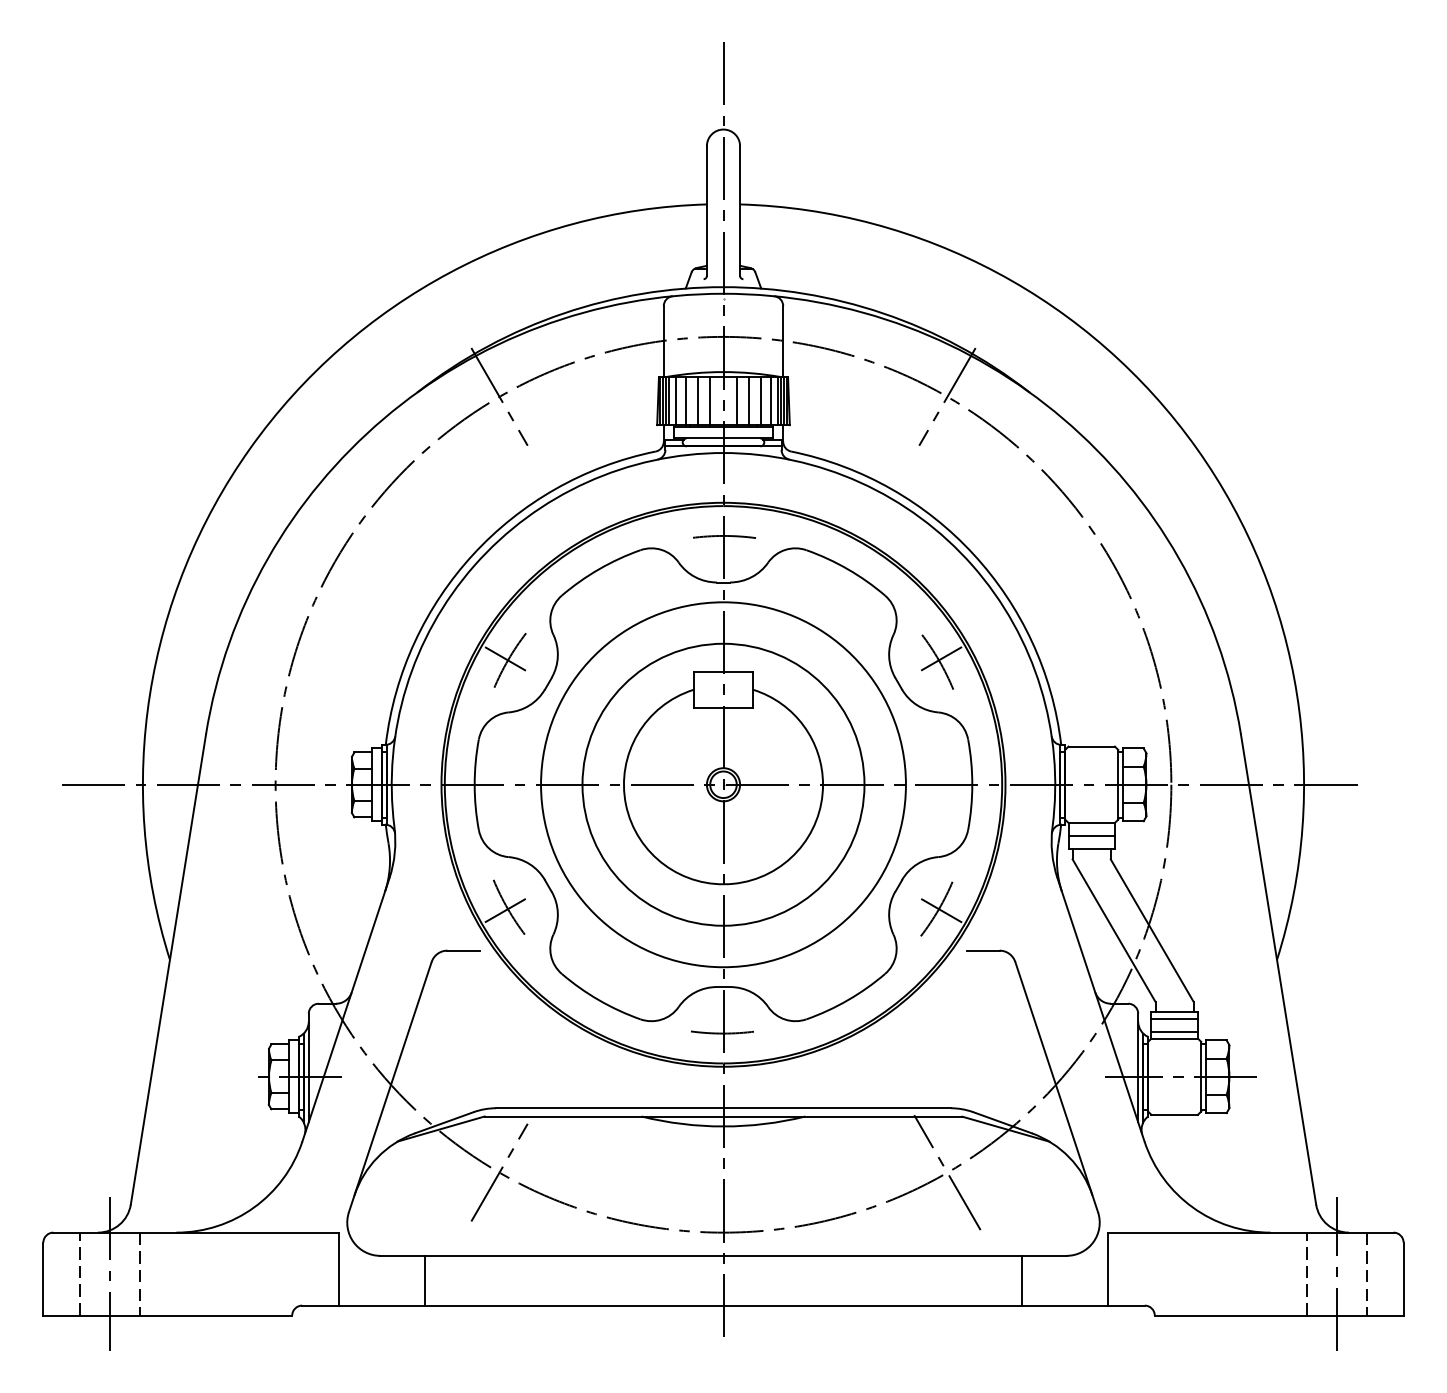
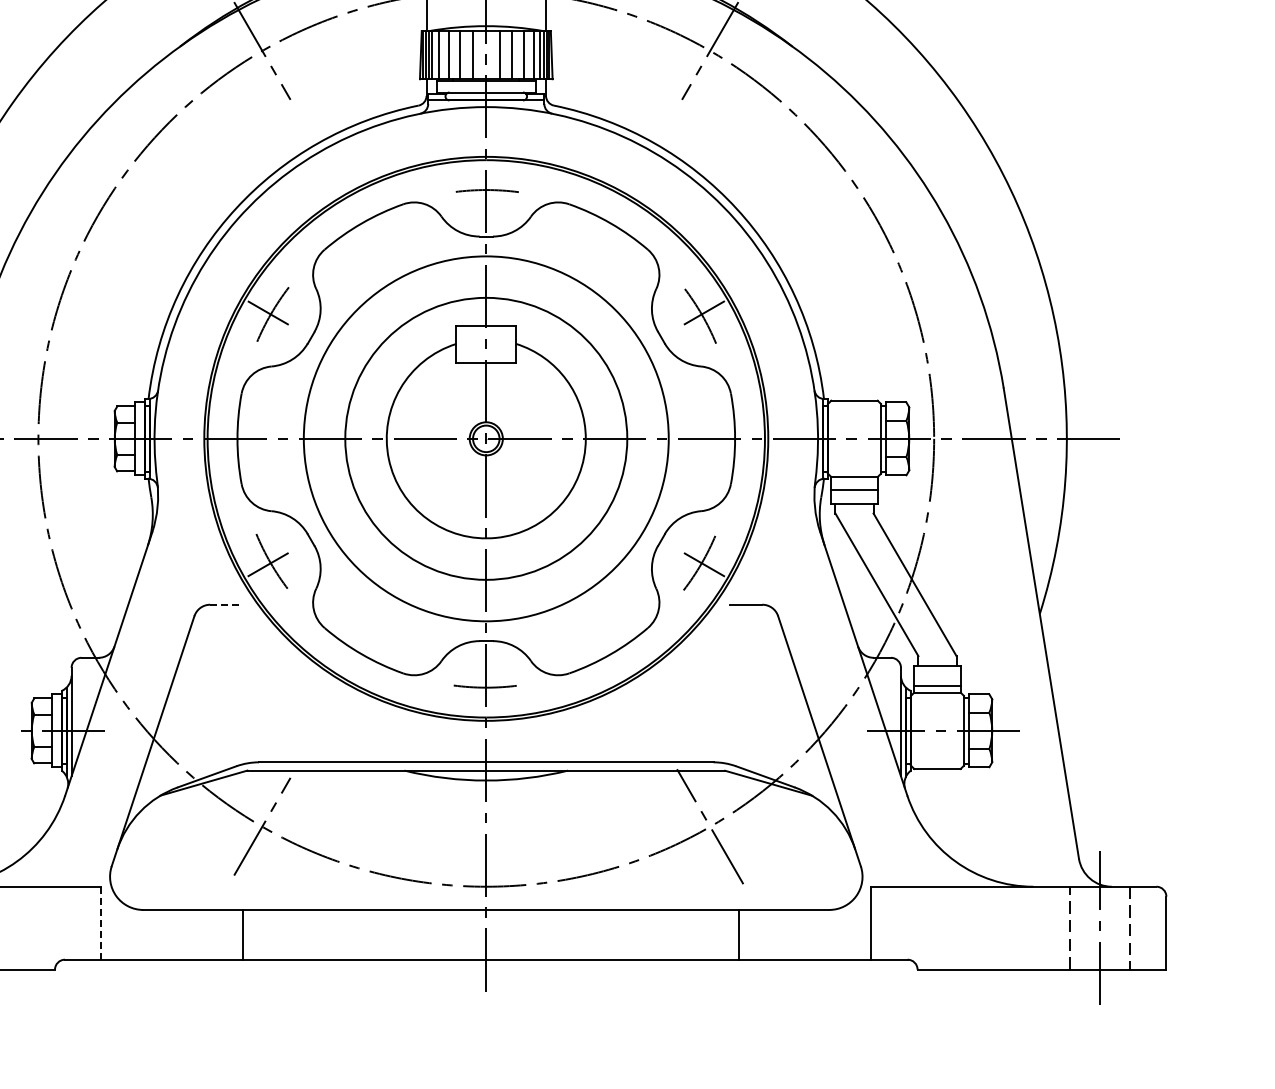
line: (464, 950) -> (227, 604), solid -> dashed
line: (1174, 1018) -> (937, 672), removed
line: (338, 1269) -> (101, 923), solid -> dashed
line: (424, 1280) -> (242, 934), moved
line: (1022, 1280) -> (739, 934), moved

